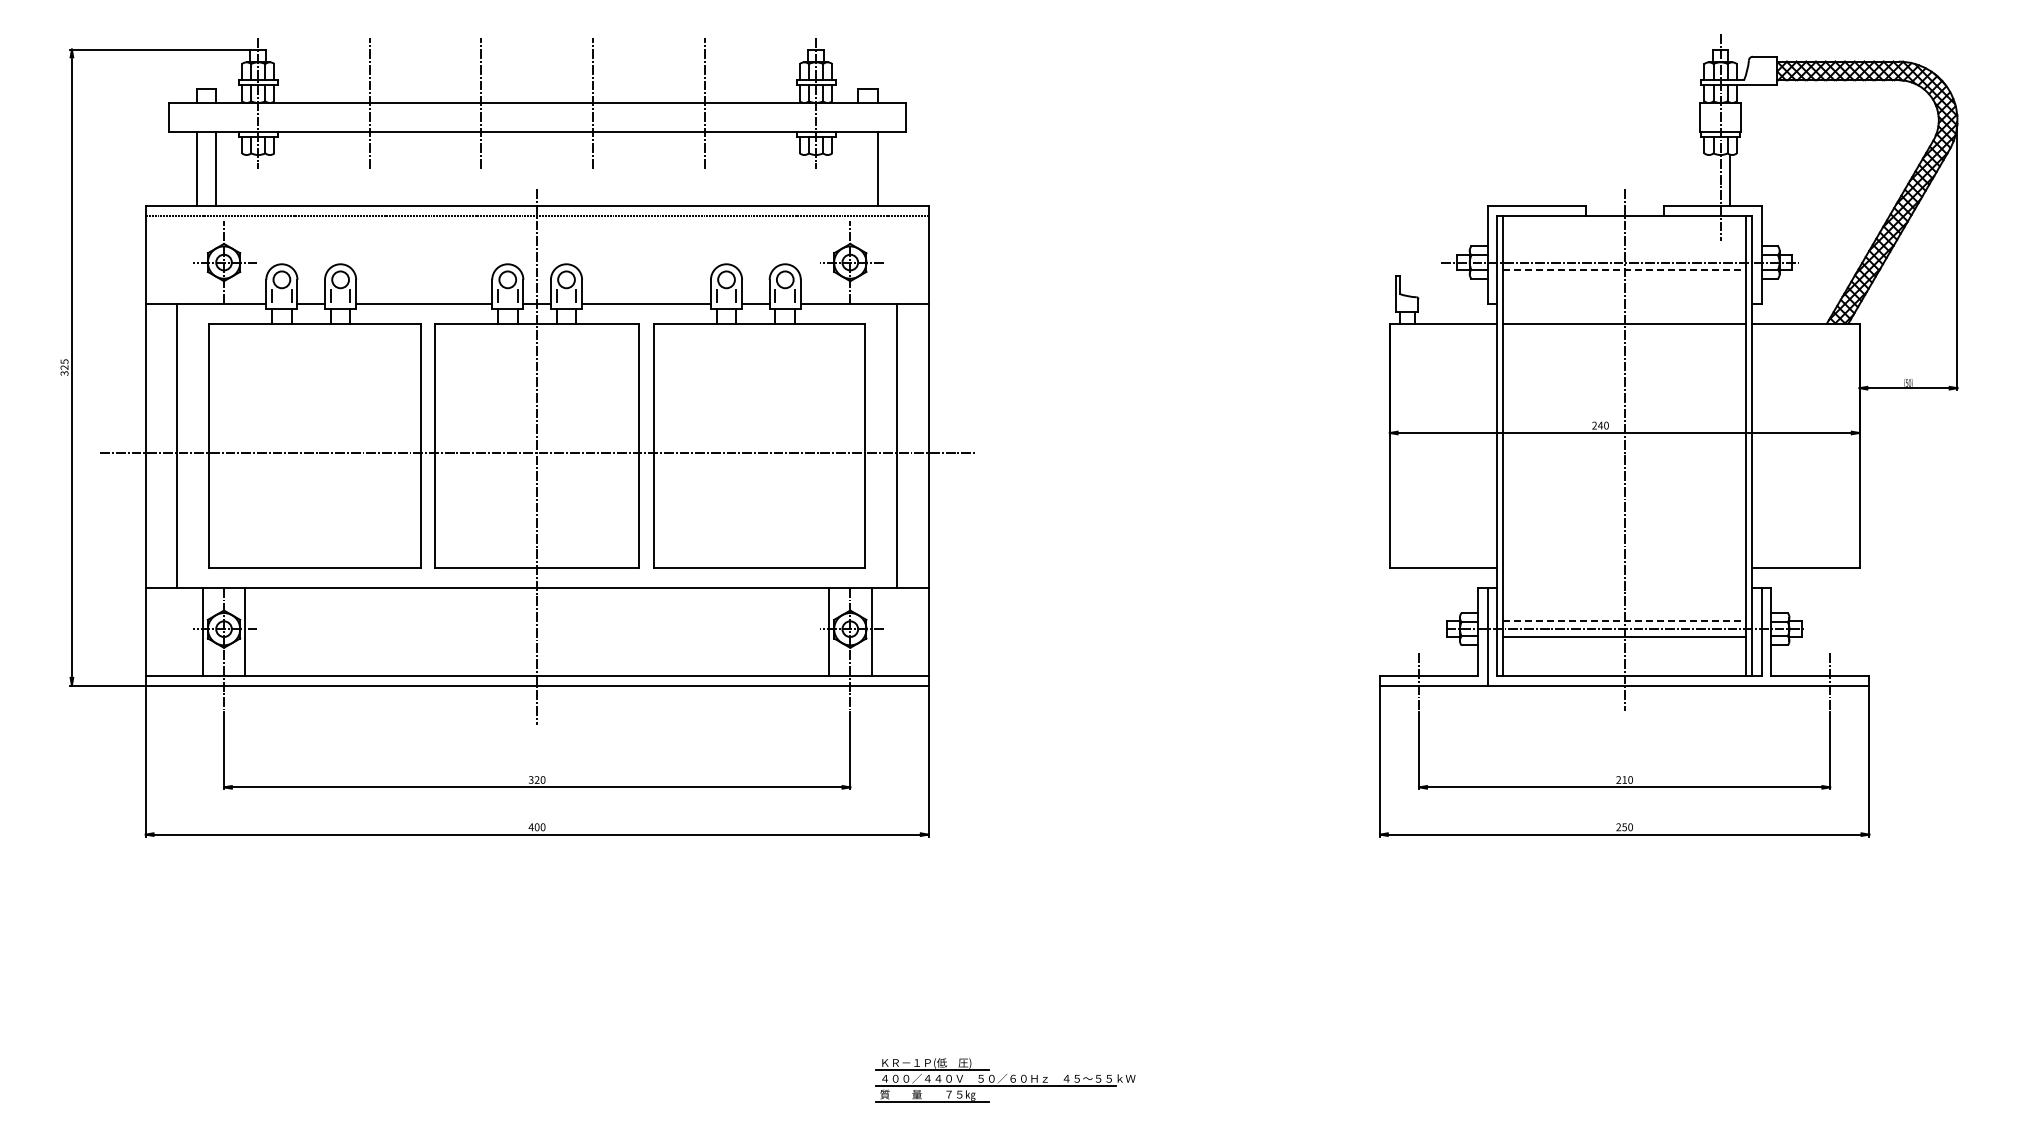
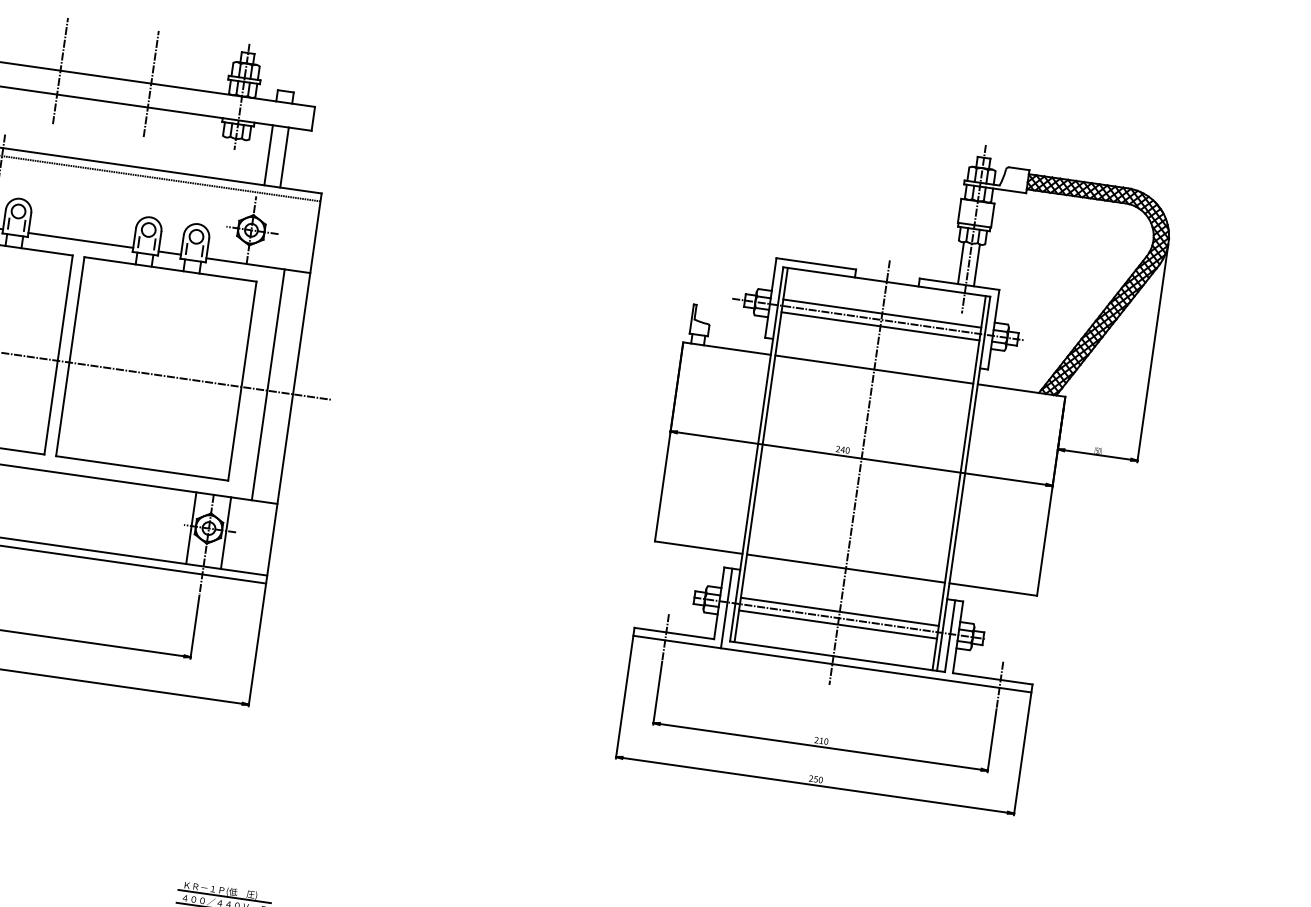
line: (858, 169) -> (268, 155), added
line: (1710, 180) -> (960, 263), added
line: (1624, 254) -> (882, 313), added
line: (1624, 270) -> (880, 326), dashed -> solid
line: (1624, 568) -> (845, 568), added
line: (1624, 621) -> (839, 611), dashed -> solid

